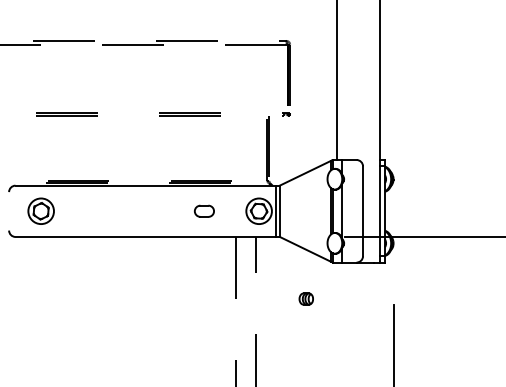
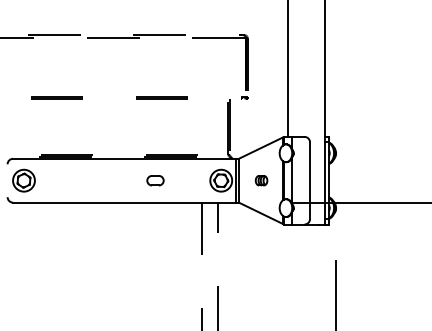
part: (40, 211) -> (23, 180), moved
part: (204, 211) -> (155, 180), moved
part: (306, 298) -> (261, 180), moved

